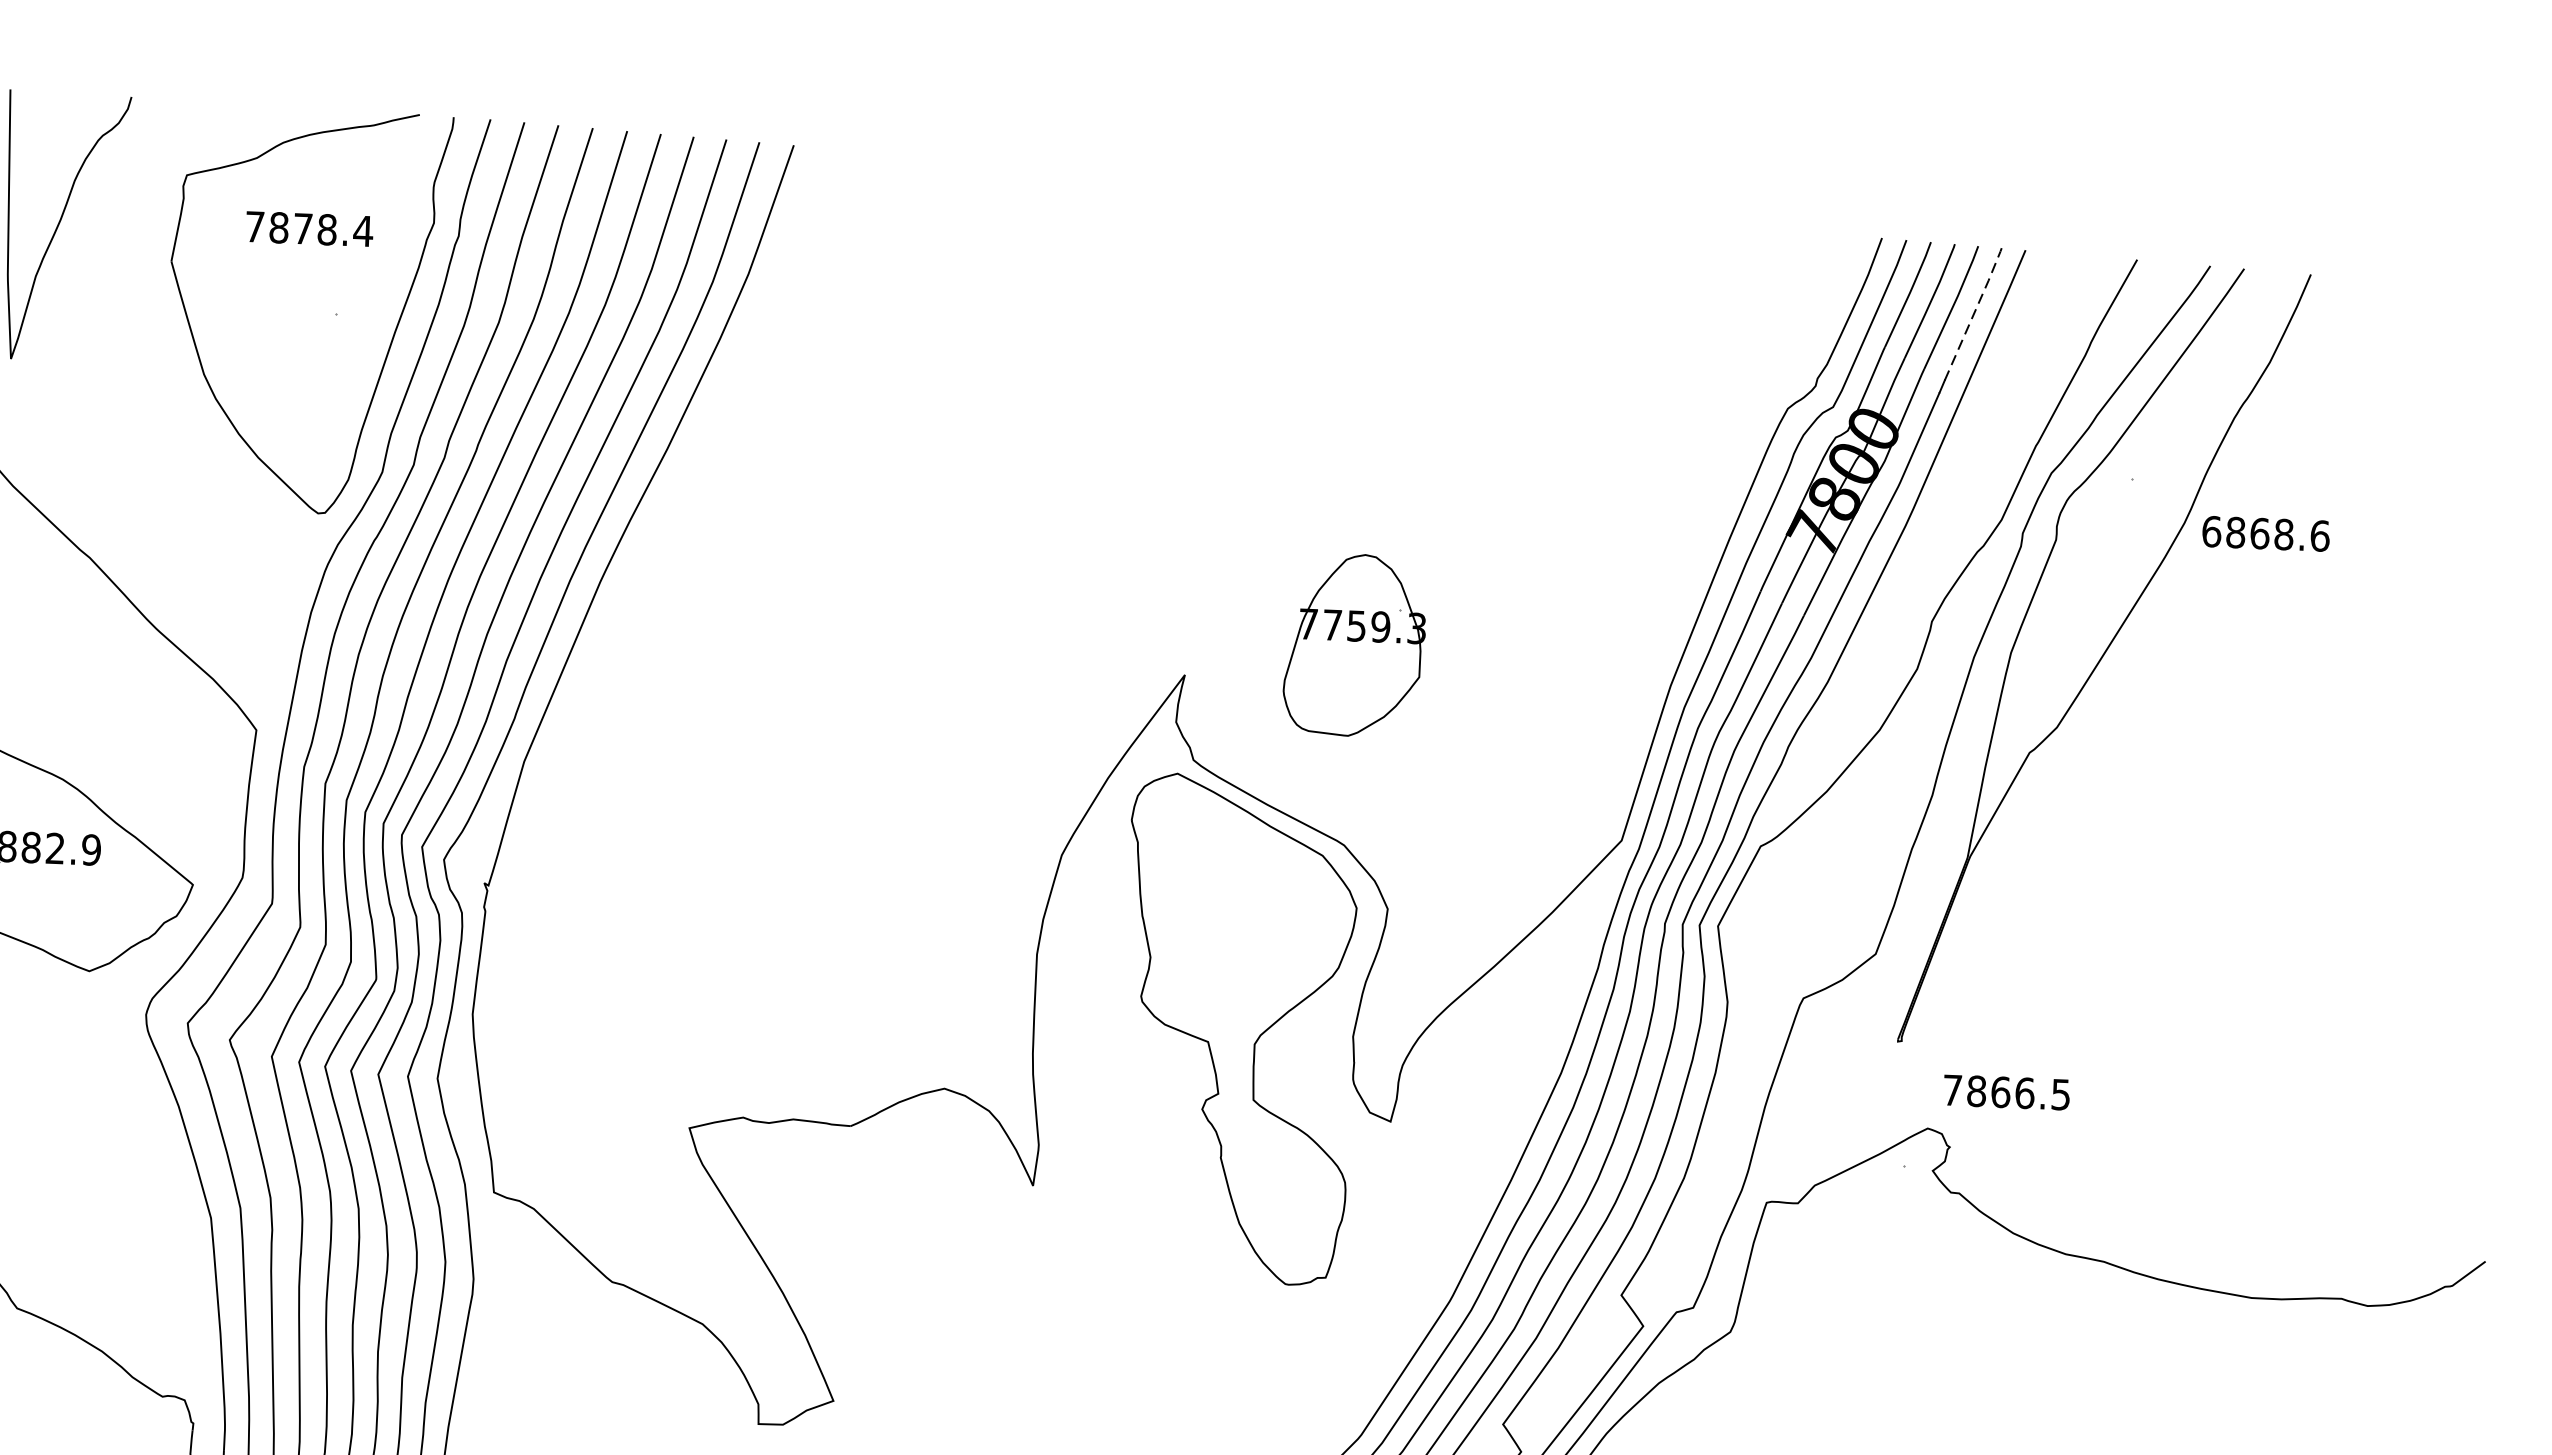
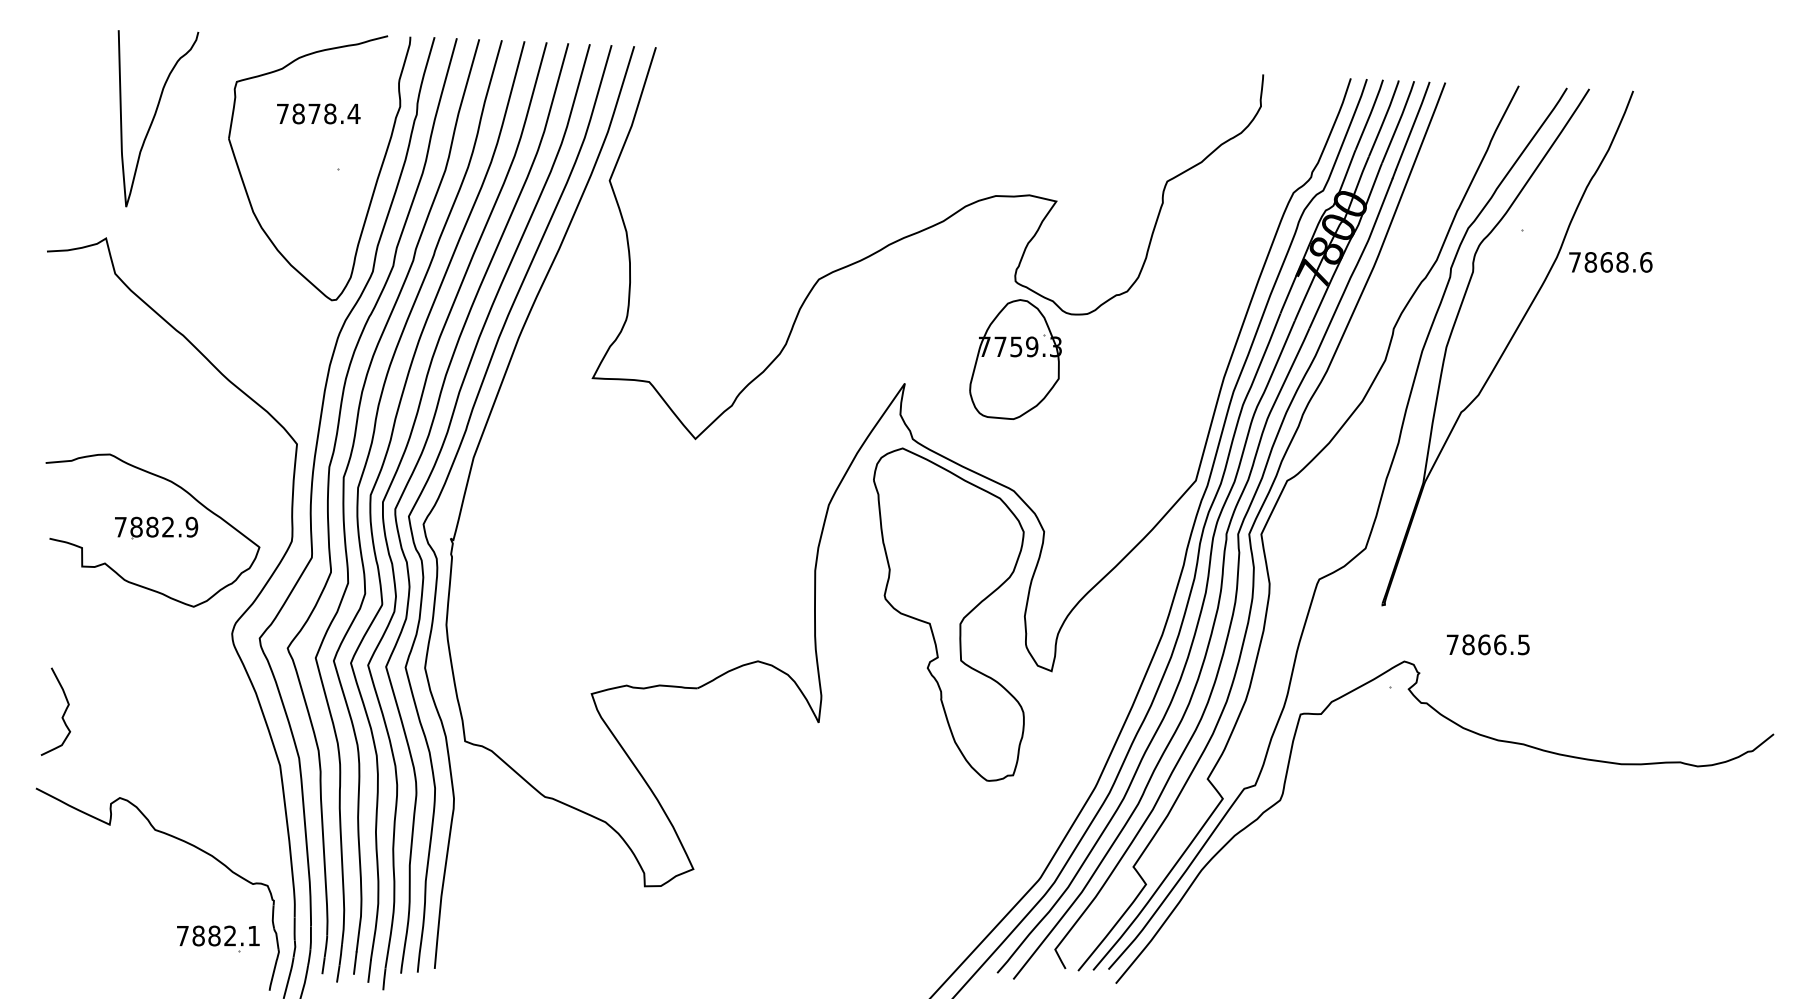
line: (1974, 312) -> (1413, 124), dashed -> solid
curve: (1222, 444) -> (923, 231), added
text: (2212, 531) -> (1575, 262), 6868.6 -> 7868.6
text: (2007, 1092) -> (1488, 644), moved

